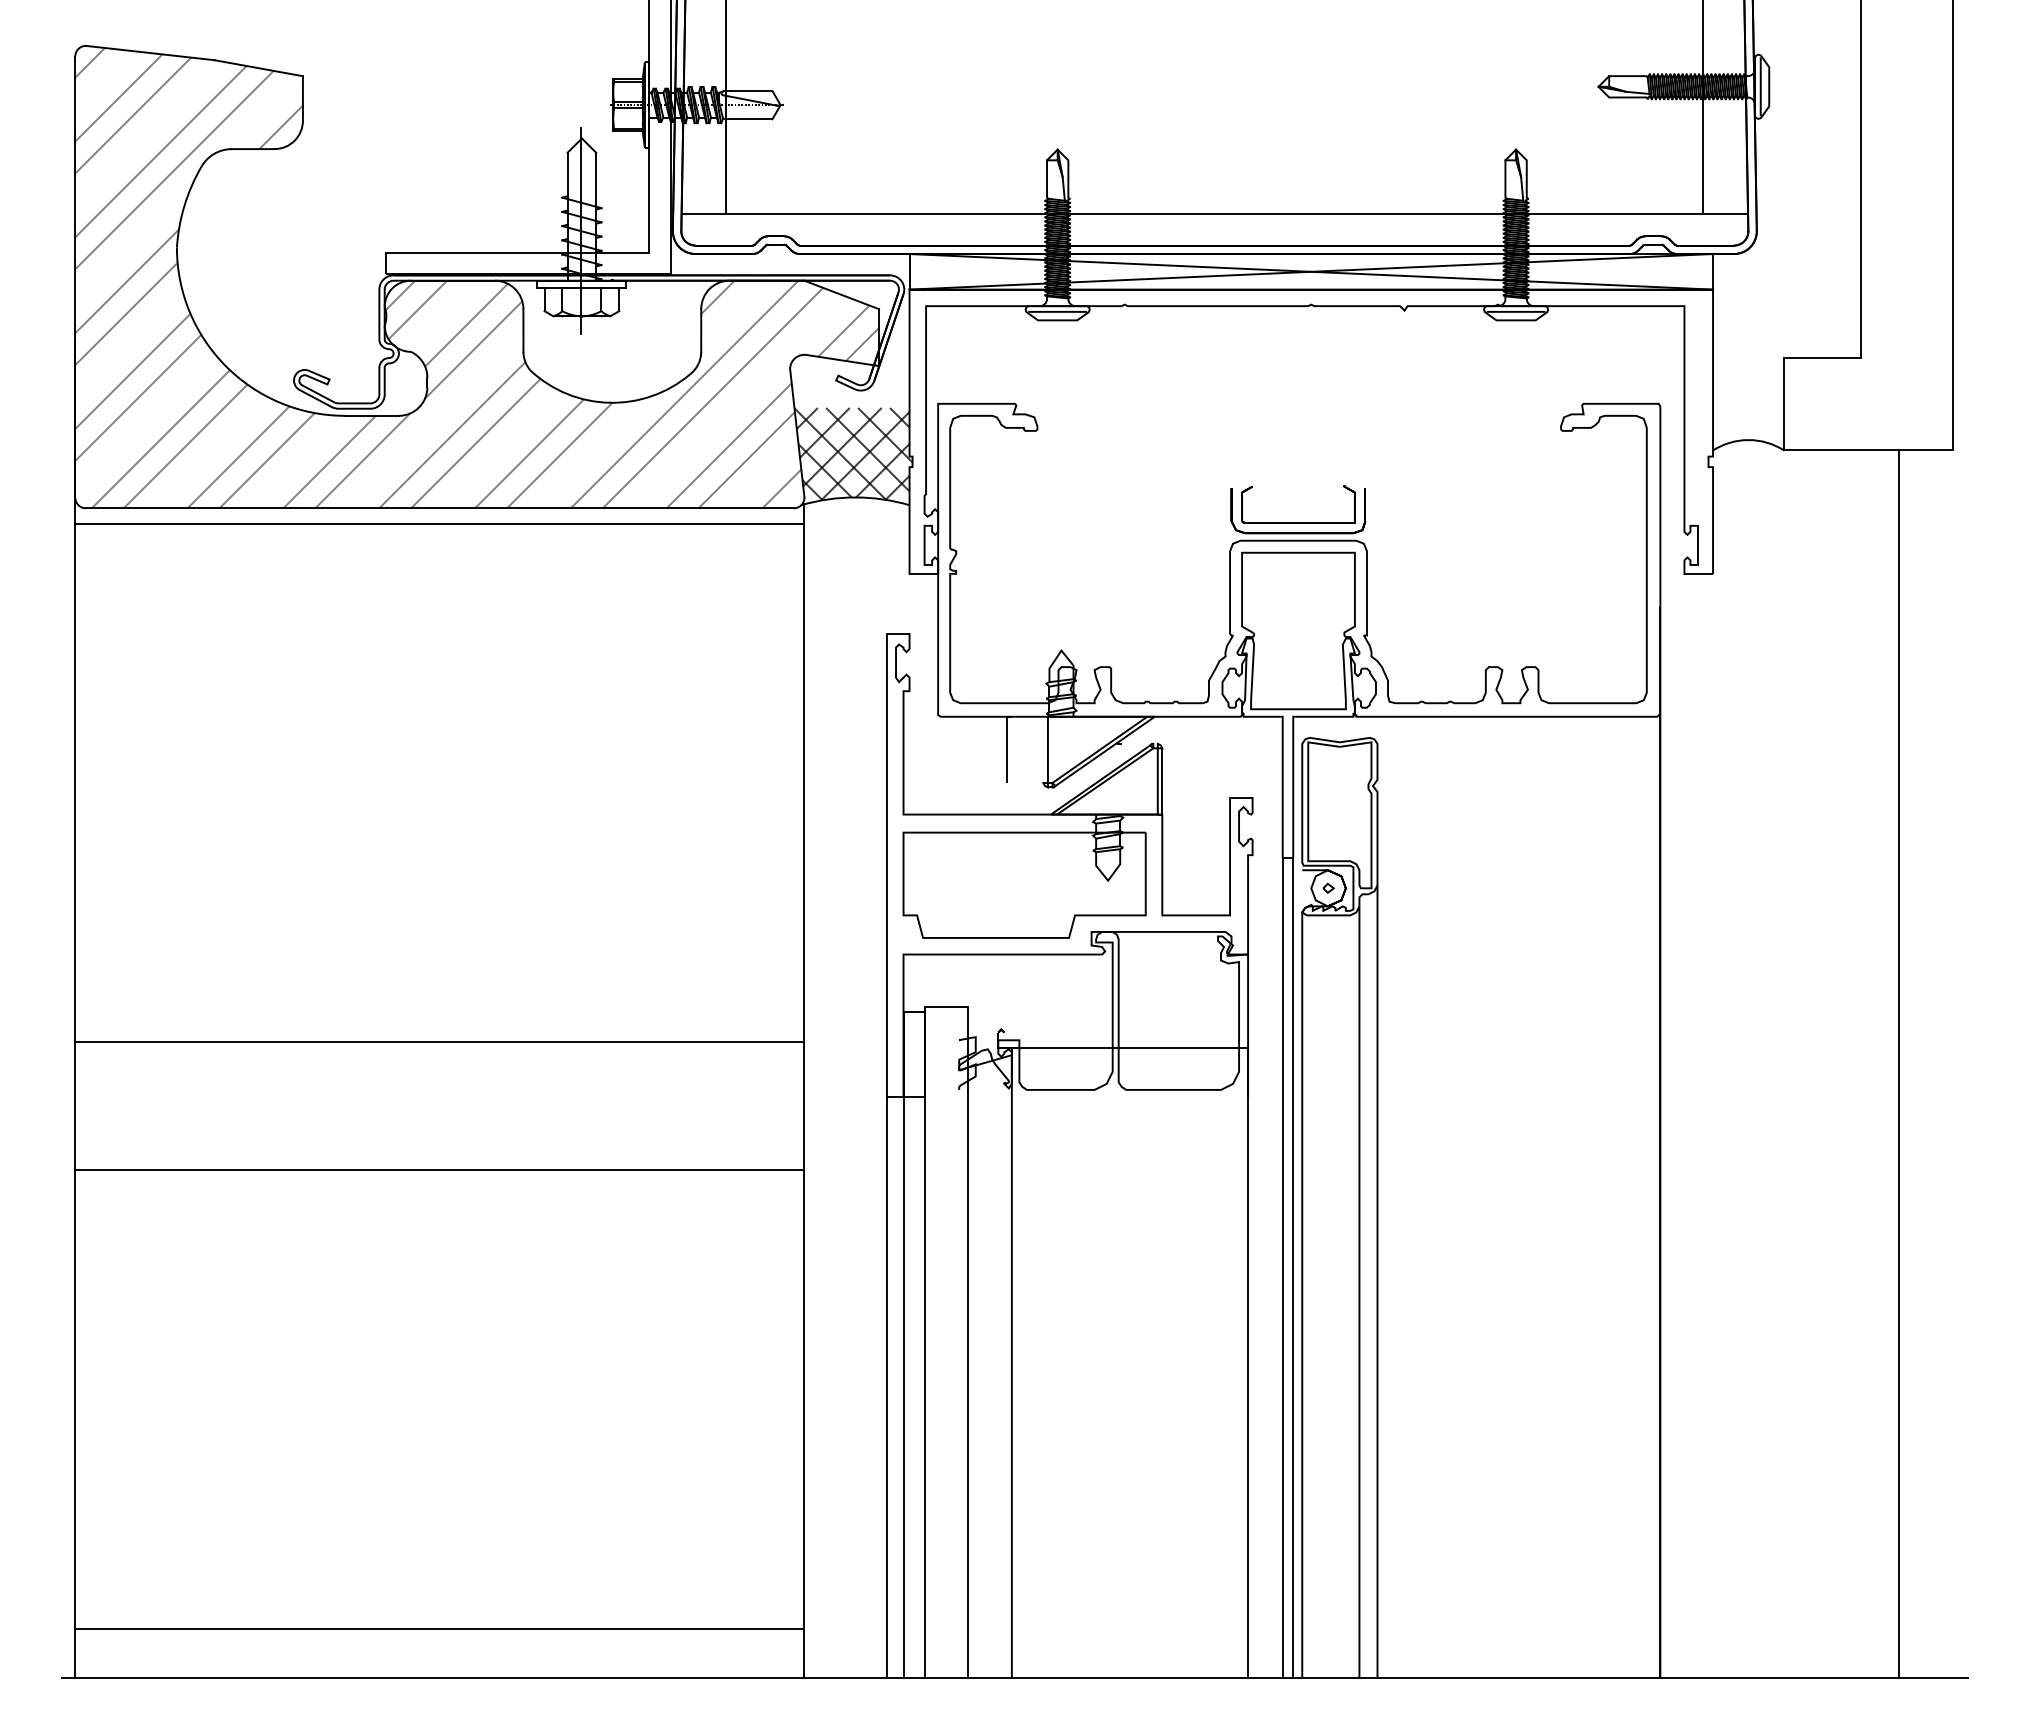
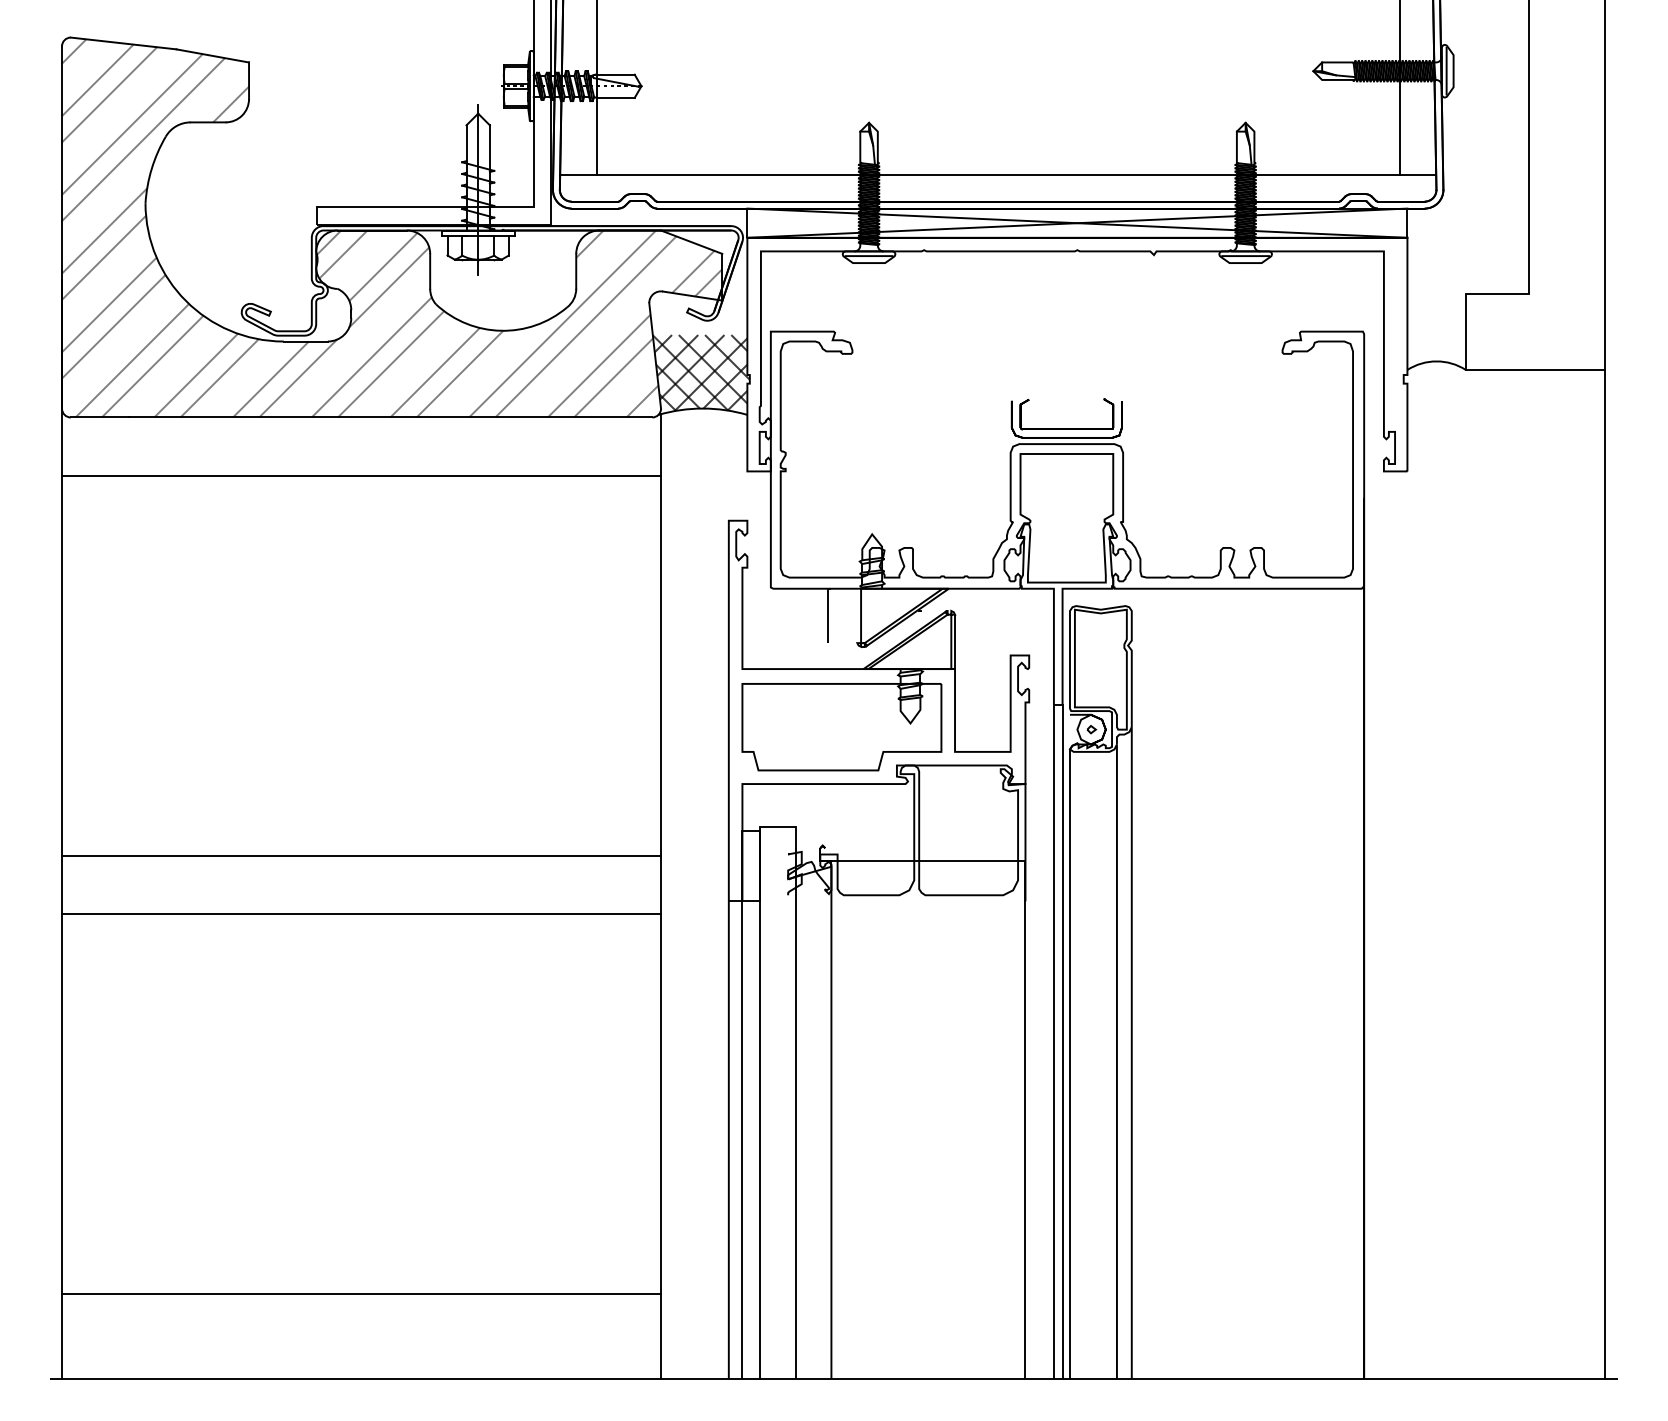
line: (439, 524) -> (361, 475), moved
line: (1899, 1064) -> (1604, 874), moved
line: (439, 1169) -> (361, 913), moved
line: (439, 1629) -> (361, 1294), moved

